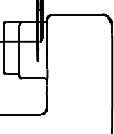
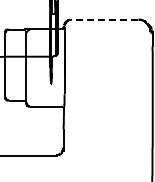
line: (76, 14) -> (104, 19), solid -> dashed

